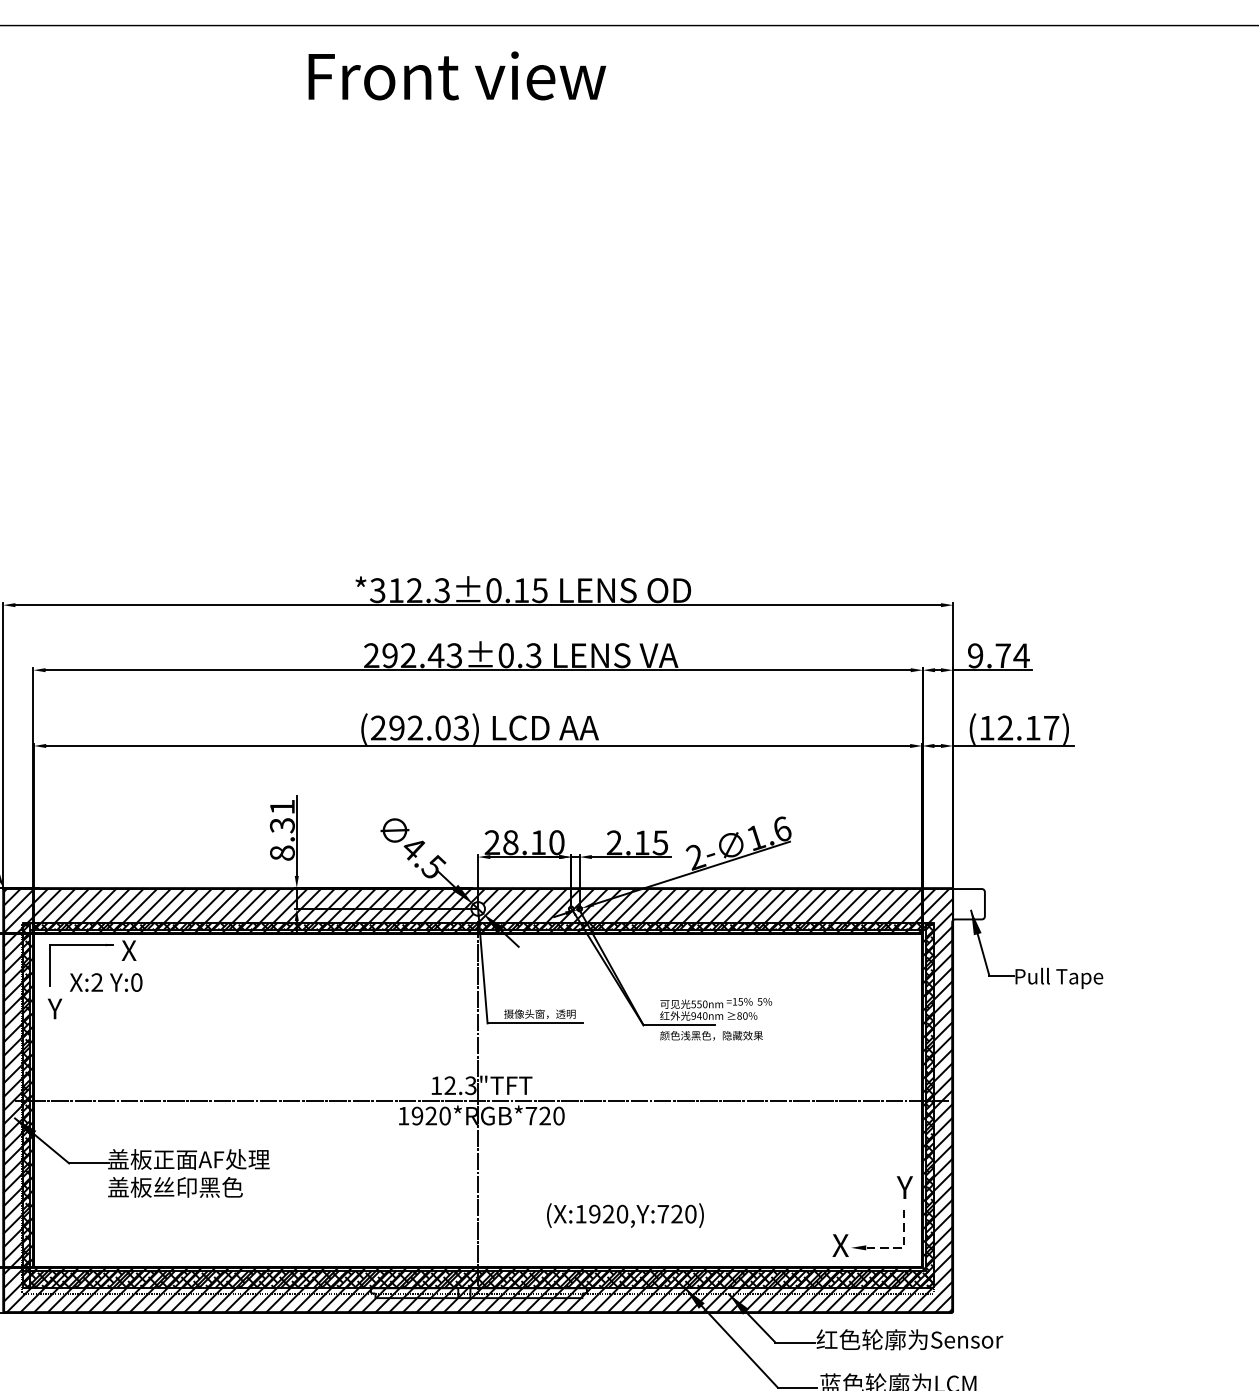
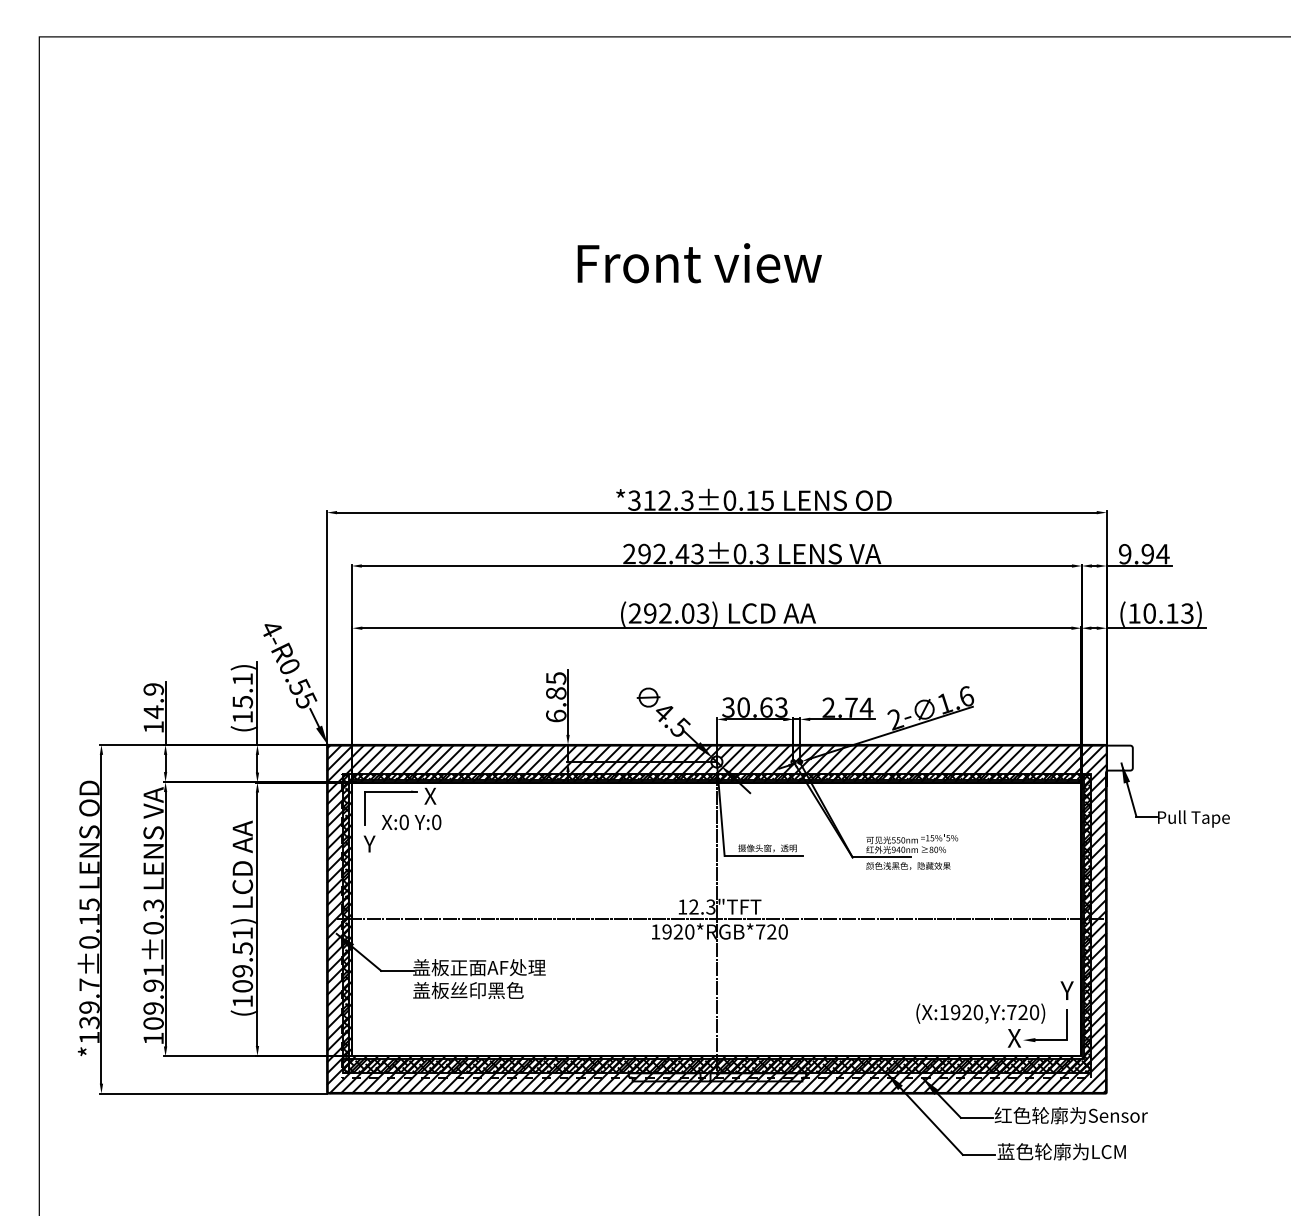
text: (456, 76) -> (699, 263), moved
text: (1002, 656) -> (1147, 554), 9.74 -> 9.94
text: (1028, 728) -> (1168, 613), (12.17) -> (10.13)
text: (282, 830) -> (556, 697), 8.31 -> 6.85
text: (523, 842) -> (754, 707), 28.10 -> 30.63
text: (651, 842) -> (859, 707), 2.15 -> 2.74
text: (96, 982) -> (403, 822), X:2 -> X:0
text: (625, 1215) -> (980, 1013), moved
line: (904, 1248) -> (1066, 1040), dashed -> solid

